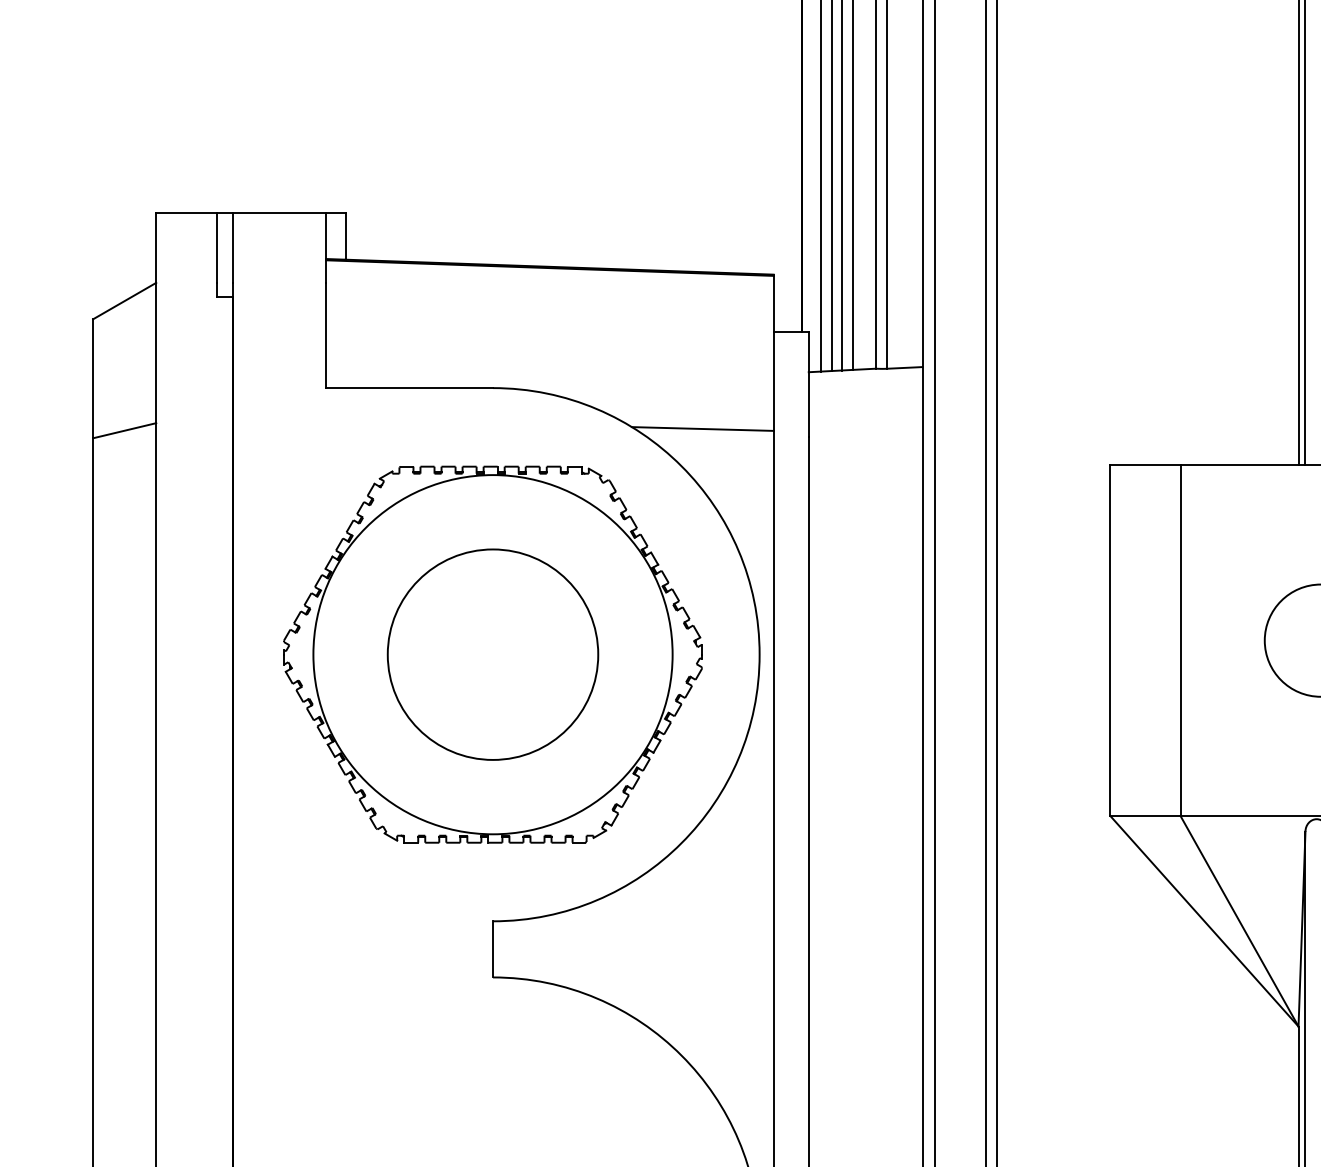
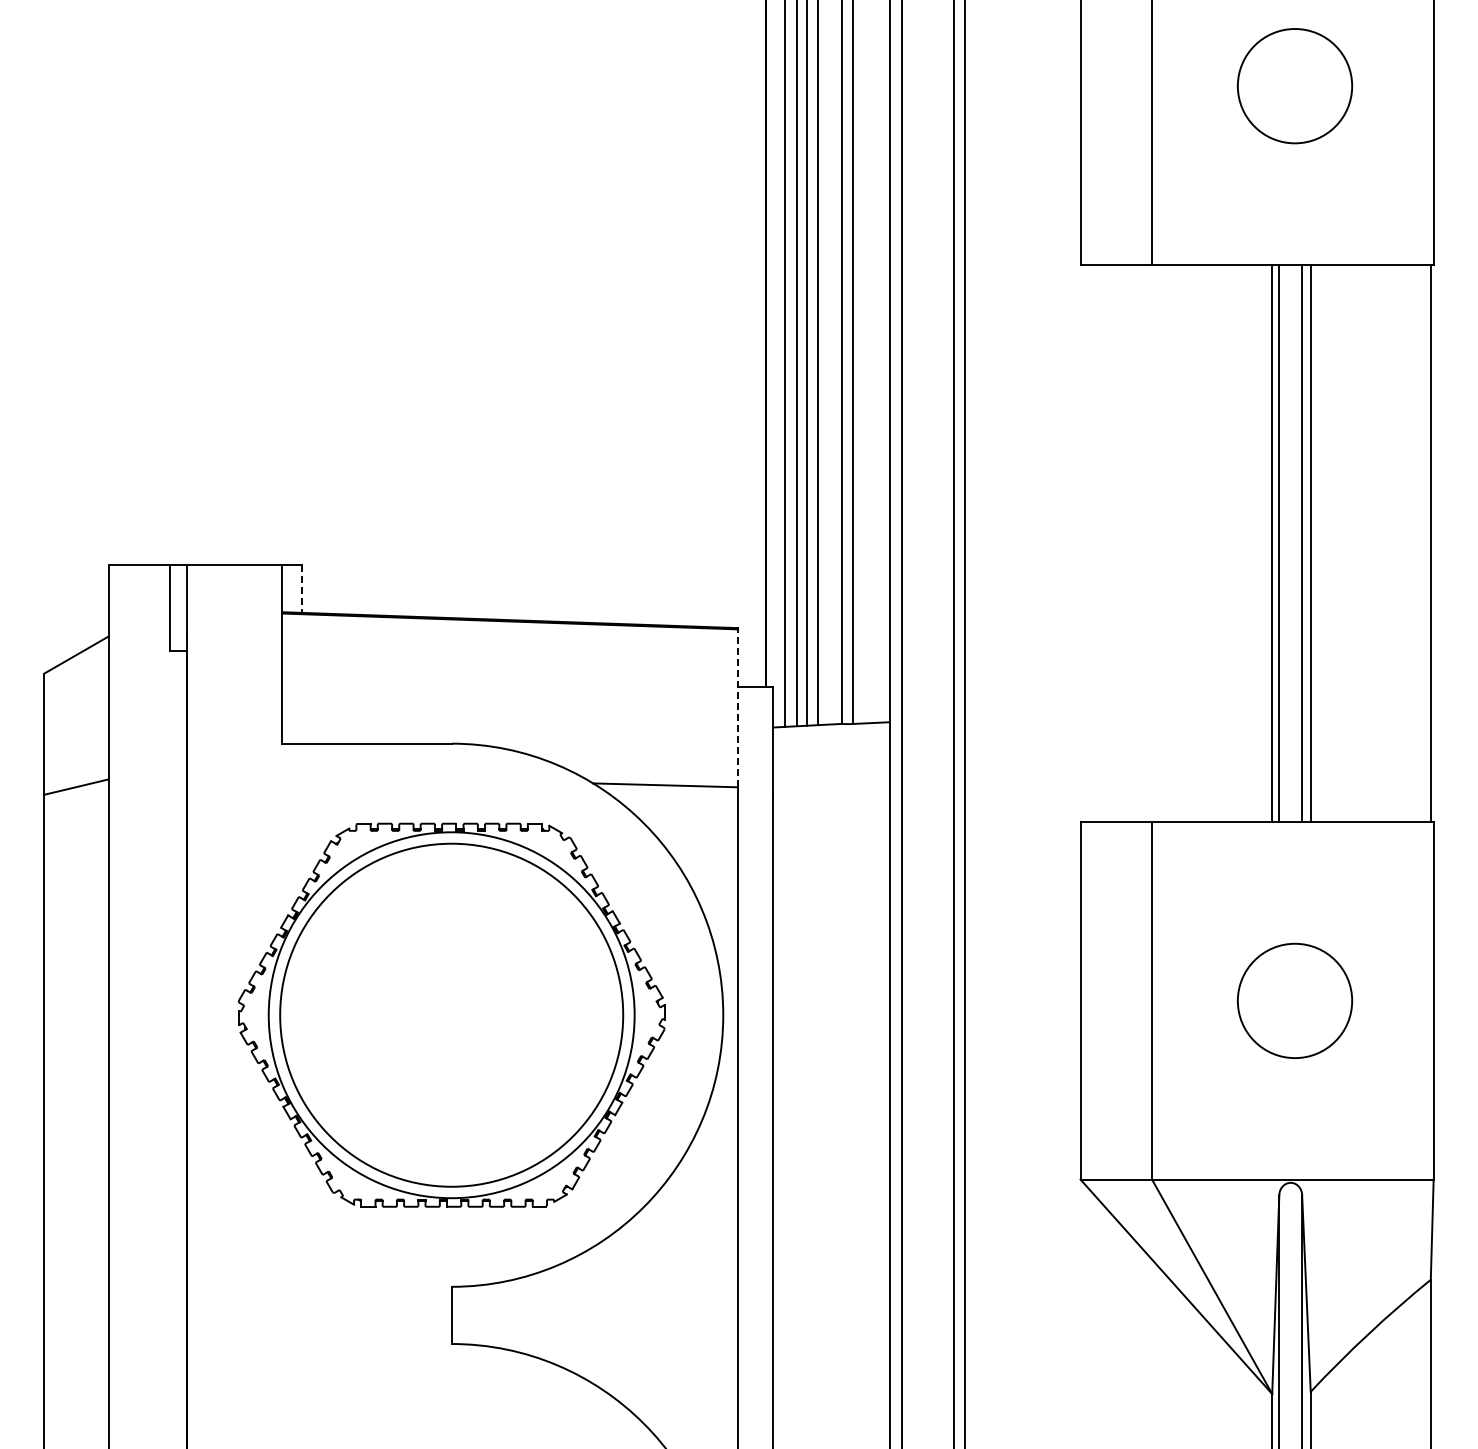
line: (345, 235) -> (301, 588), solid -> dashed
line: (773, 353) -> (737, 708), solid -> dashed
circle: (492, 654) -> (451, 1015), size x1.6

